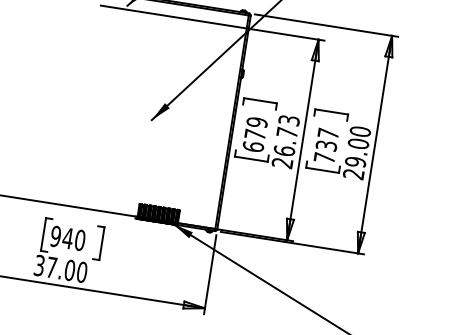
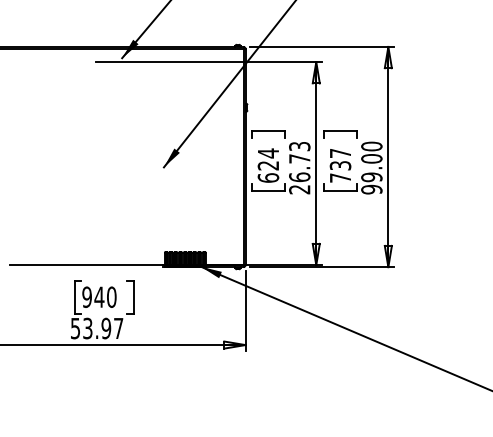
text: (256, 128) -> (268, 159), 679 -> 624
text: (353, 174) -> (371, 189), 29.00 -> 99.00
text: (61, 269) -> (97, 328), 37.00 -> 53.97

